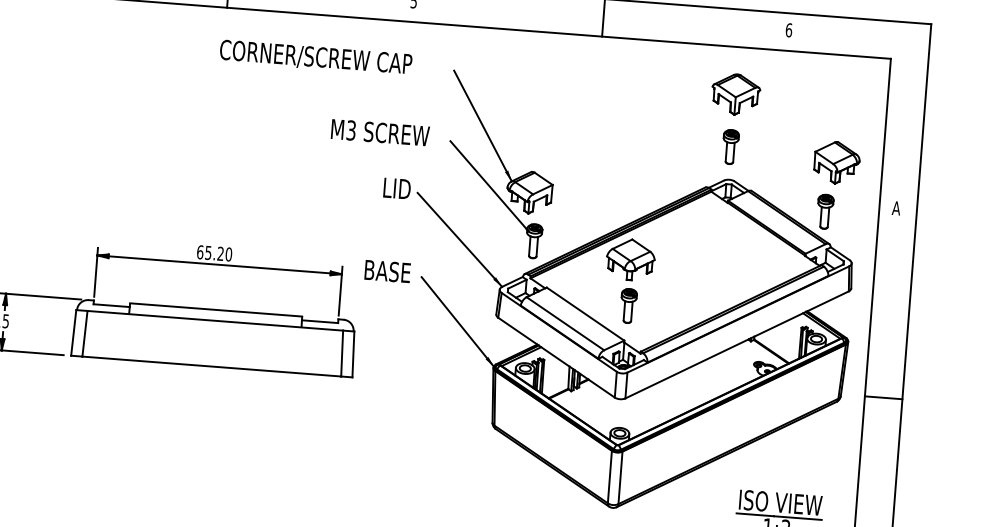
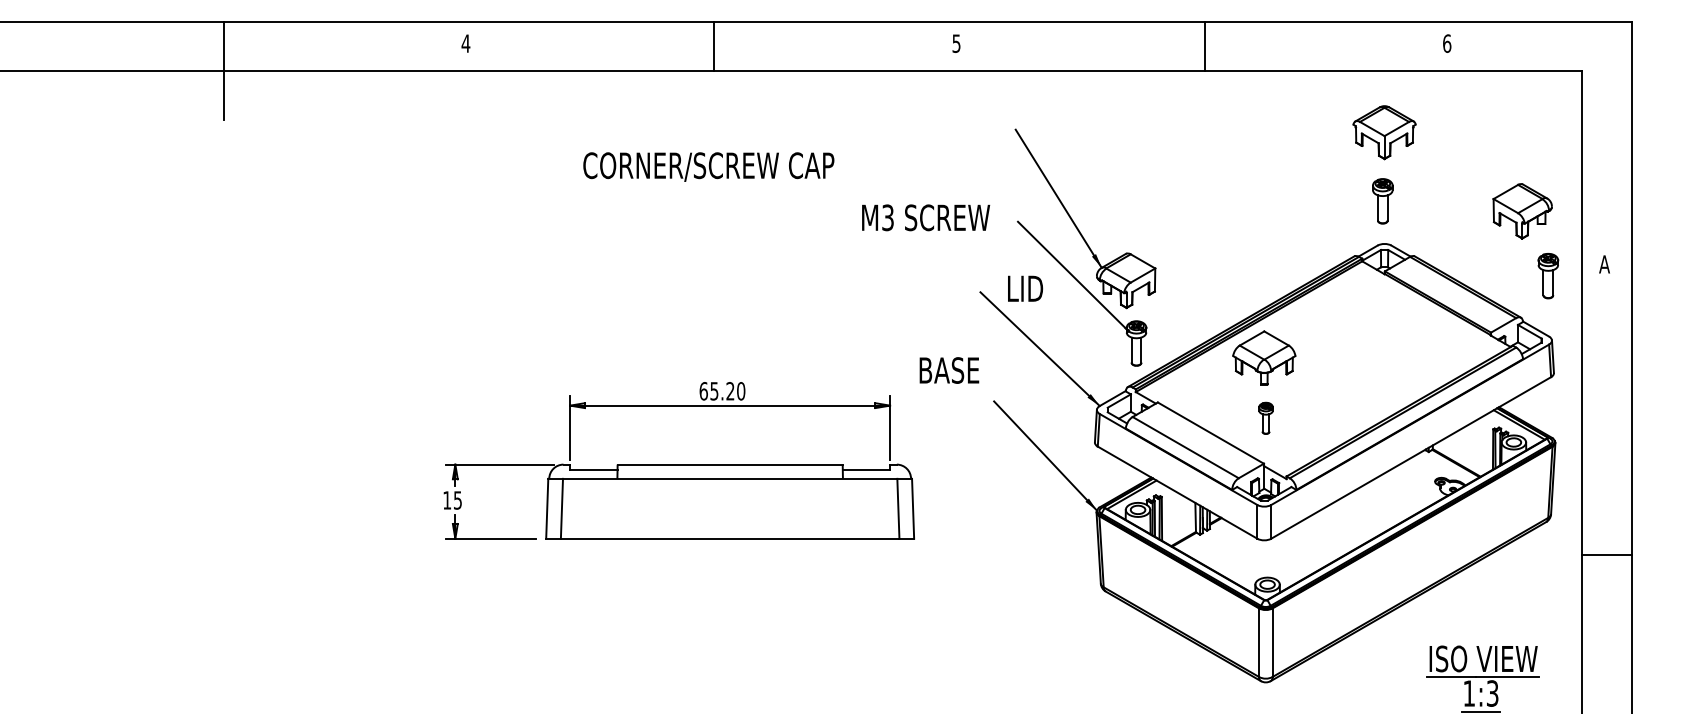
text: (315, 57) -> (708, 166), moved
text: (397, 188) -> (1025, 288), moved
part: (825, 212) -> (1548, 276), moved
text: (387, 271) -> (949, 370), moved
part: (628, 306) -> (1265, 418), size x0.7
line: (883, 398) -> (1606, 555), moved

